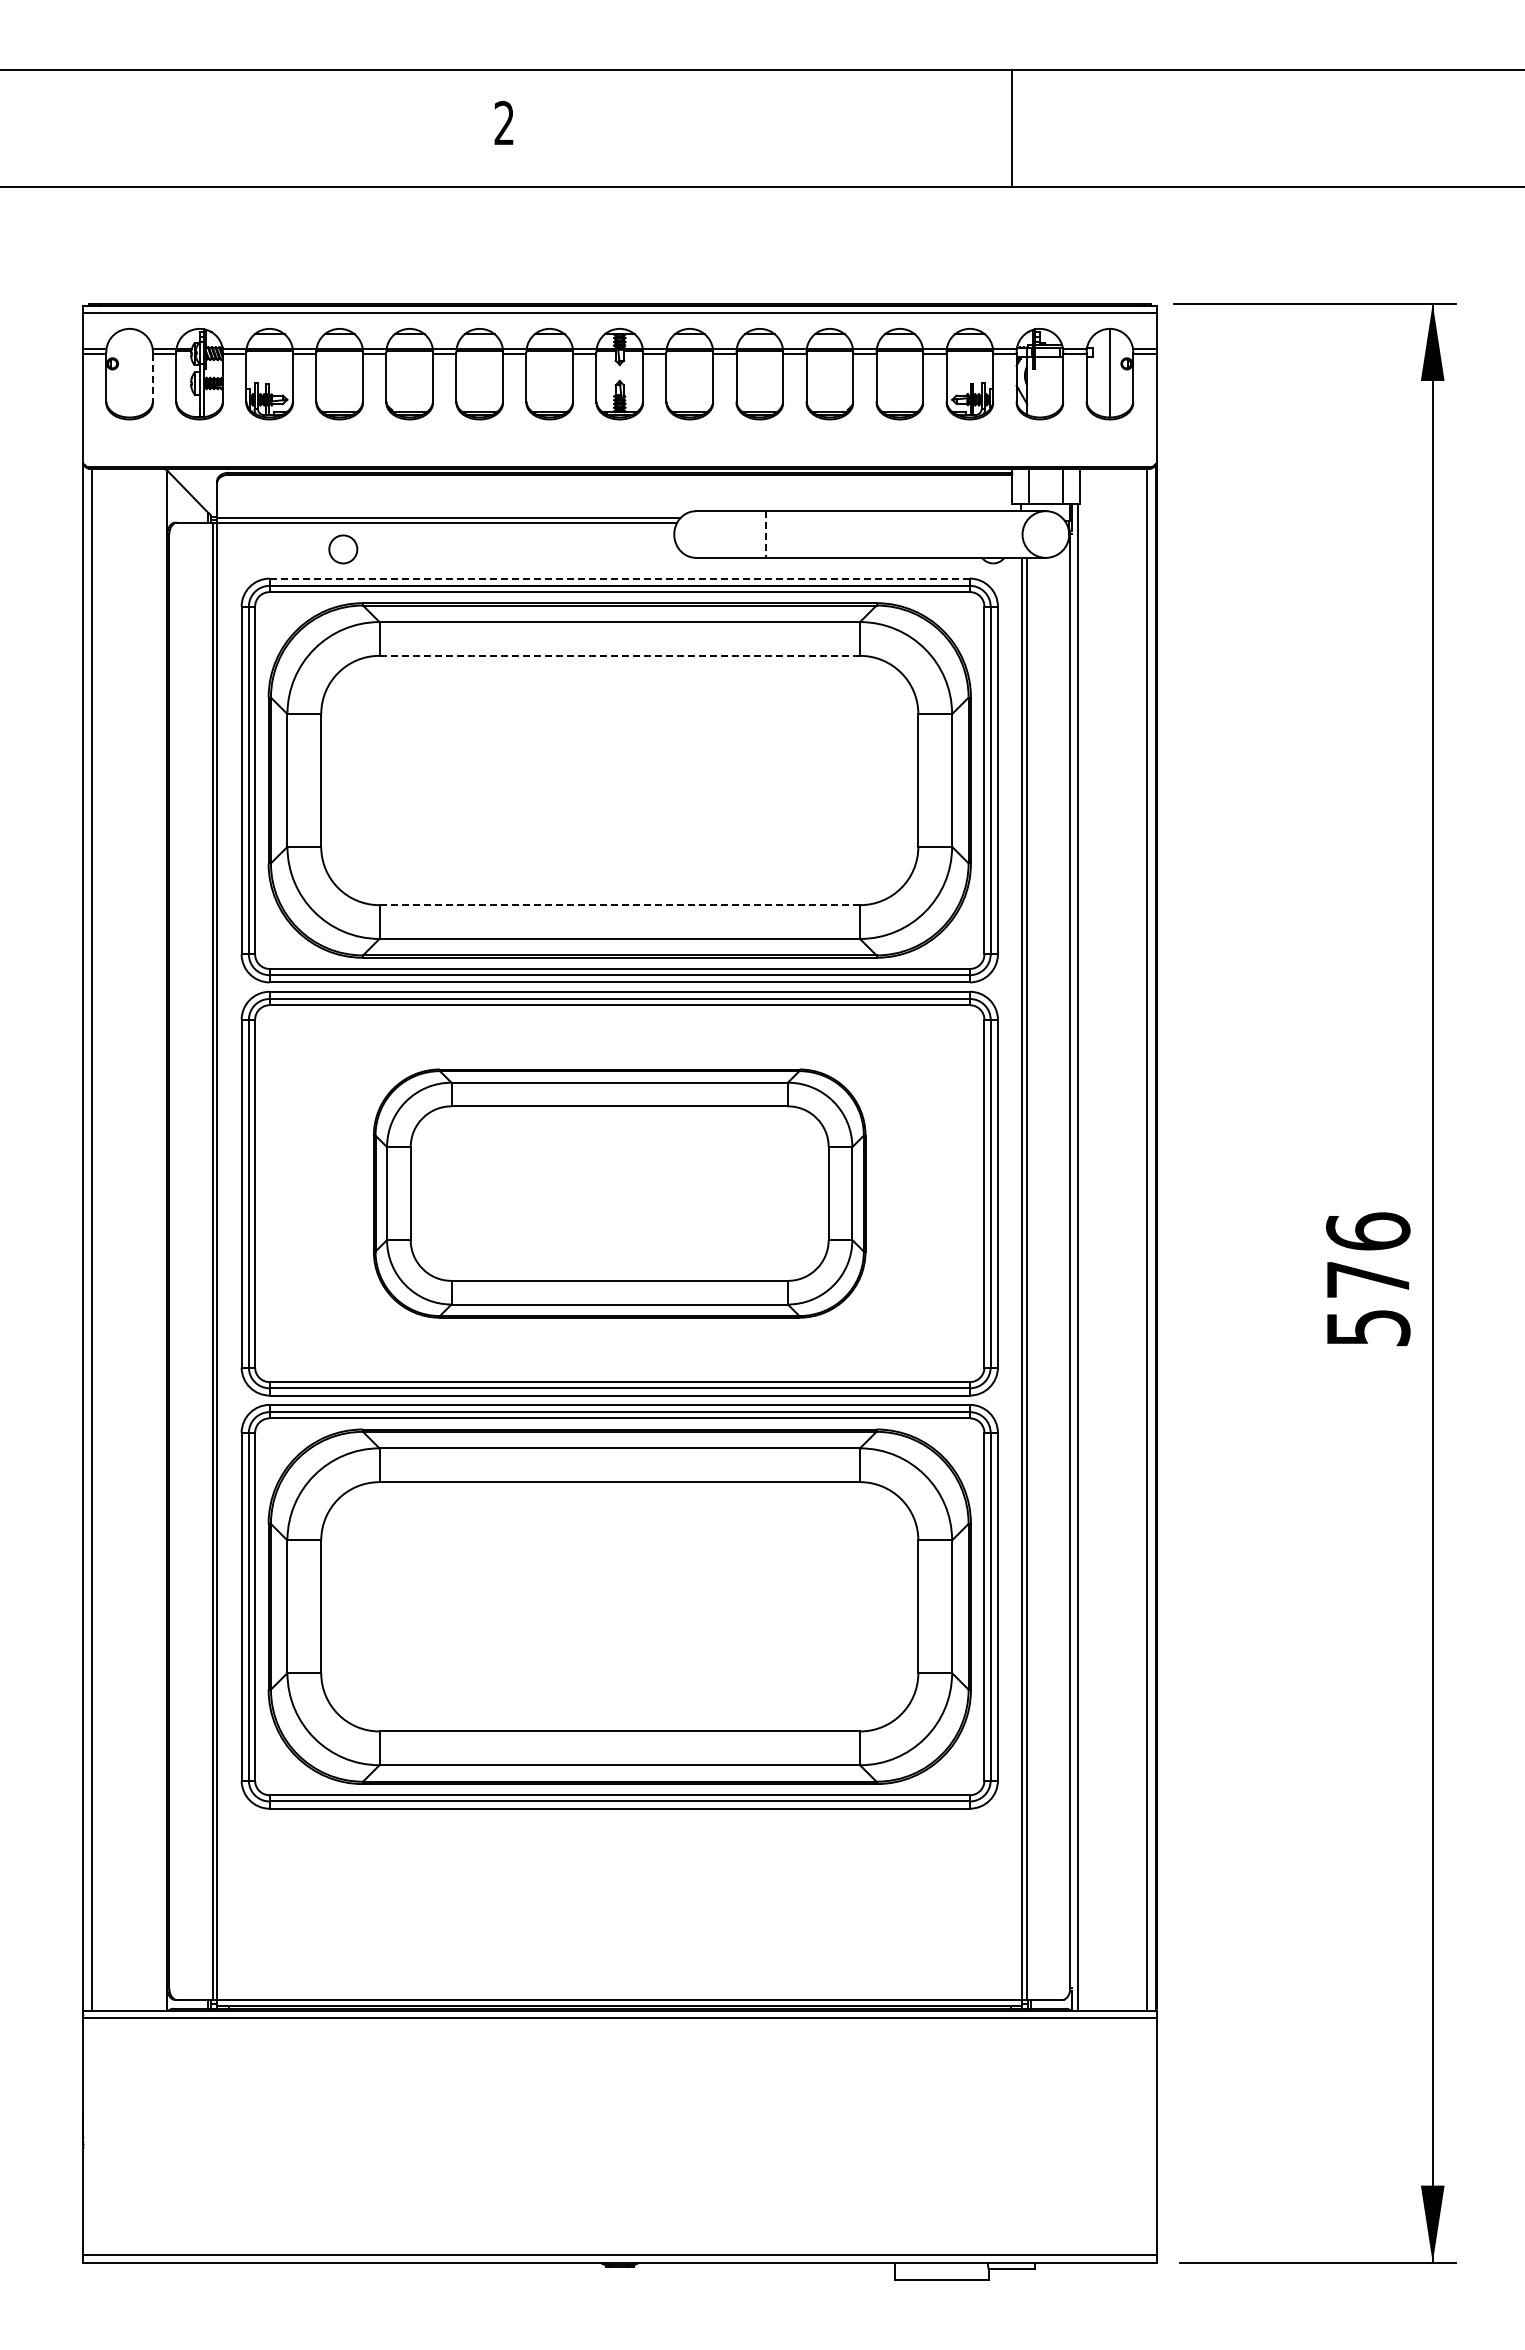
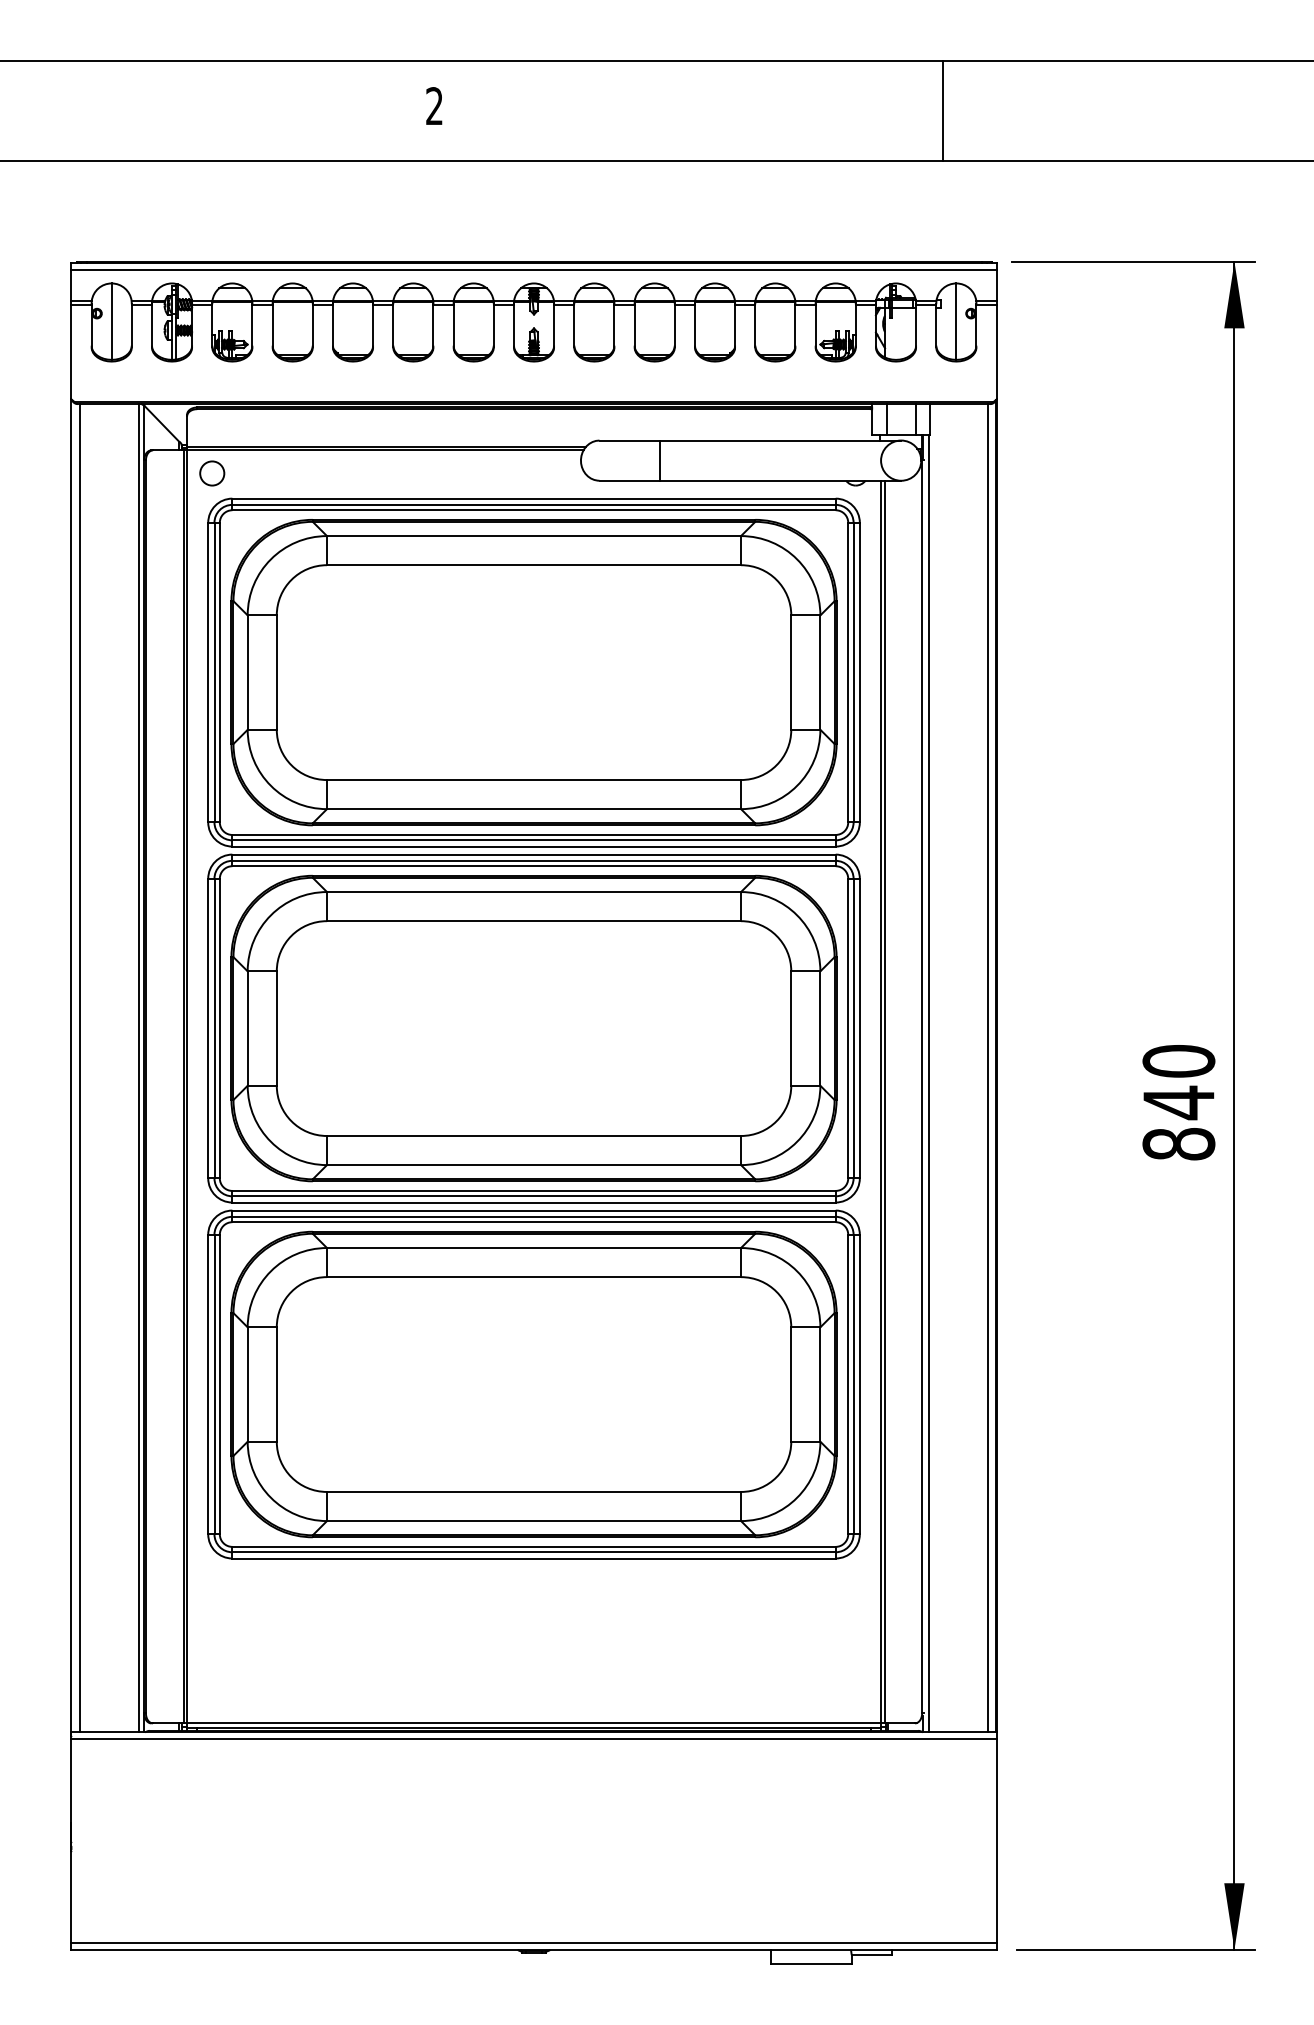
line: (1011, 128) -> (943, 110), moved
line: (129, 372) -> (111, 321), added
line: (152, 379) -> (131, 327), dashed -> solid
line: (765, 535) -> (659, 461), dashed -> solid
circle: (343, 549) -> (212, 473), moved
line: (620, 578) -> (534, 498), dashed -> solid
line: (619, 655) -> (533, 564), dashed -> solid
line: (620, 905) -> (534, 780), dashed -> solid
part: (619, 1193) -> (533, 1028), size x1.43
line: (160, 1239) -> (138, 1068), added
text: (1368, 1279) -> (1179, 1102), 576 -> 840

